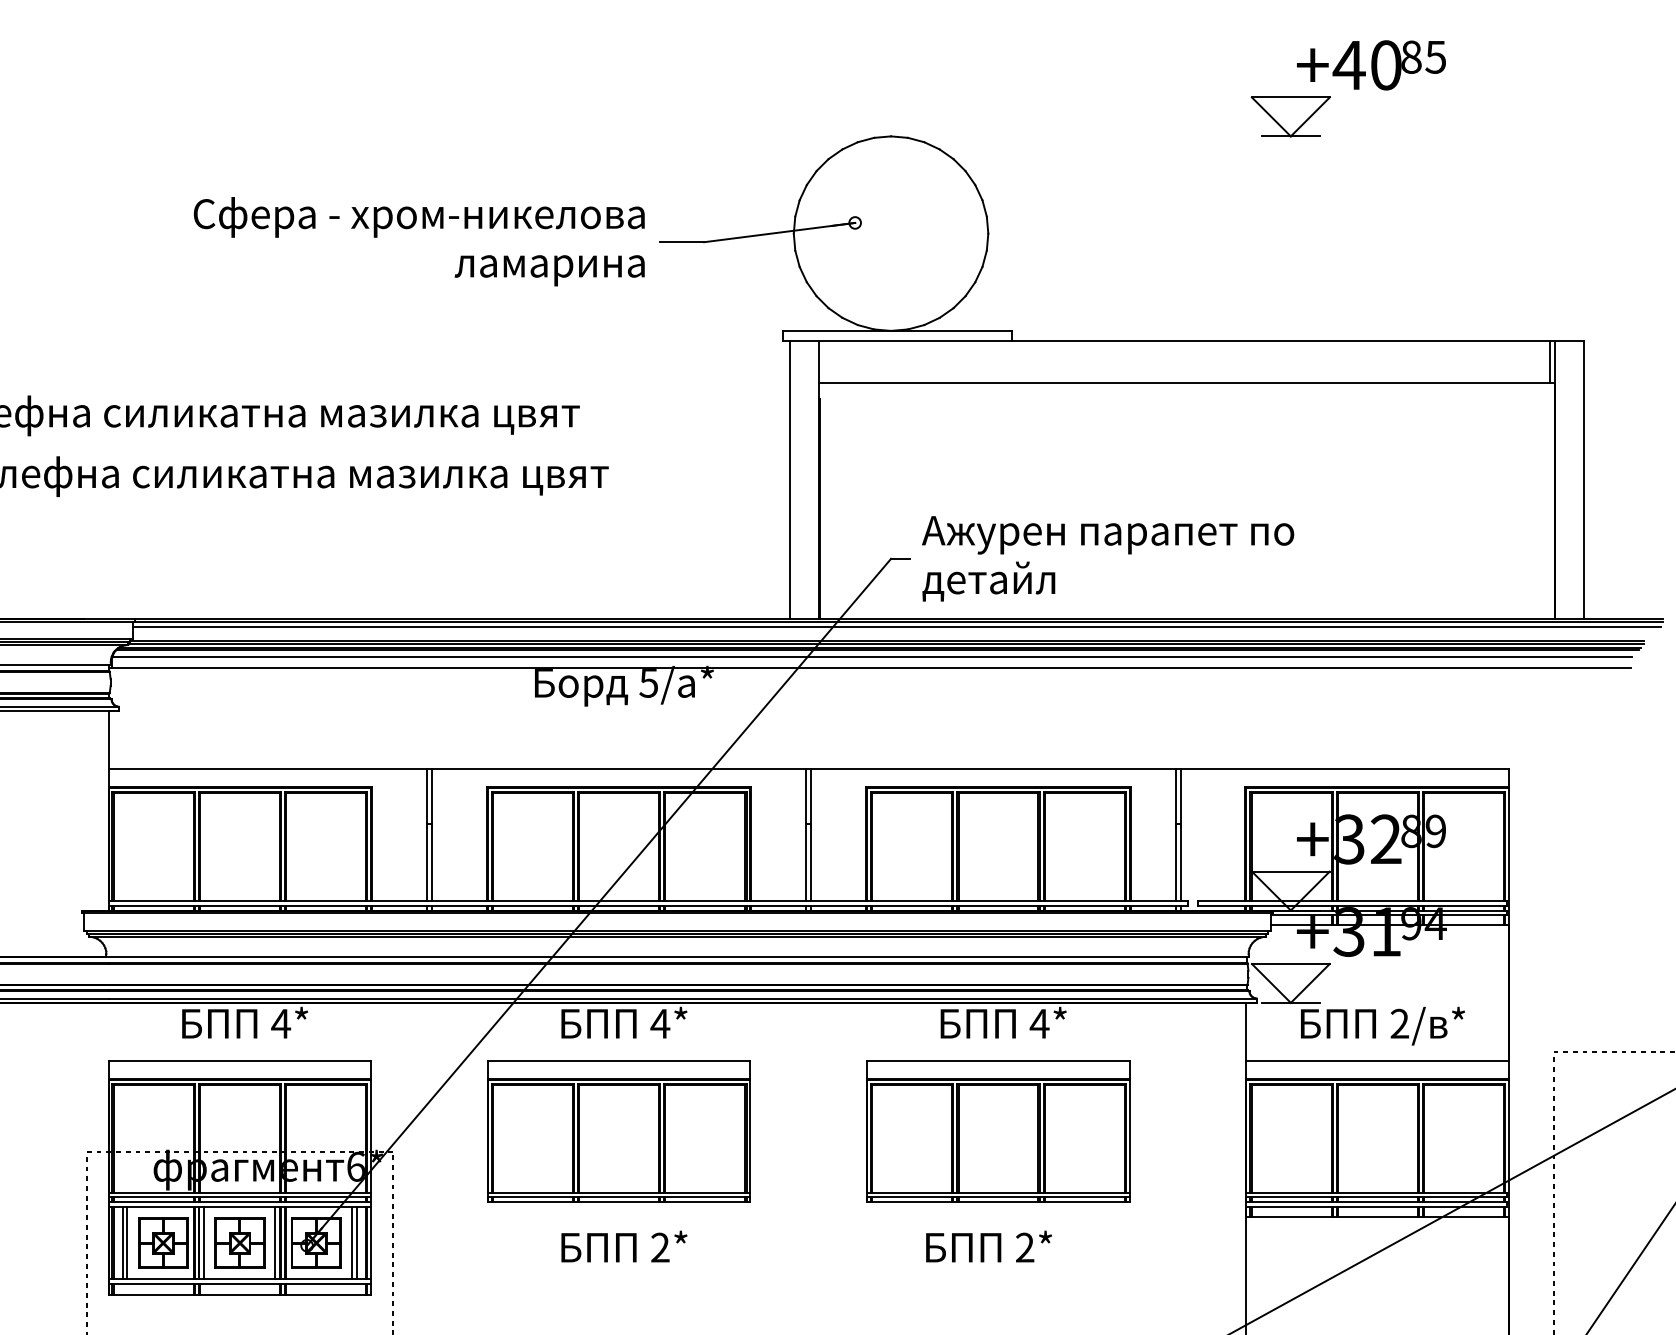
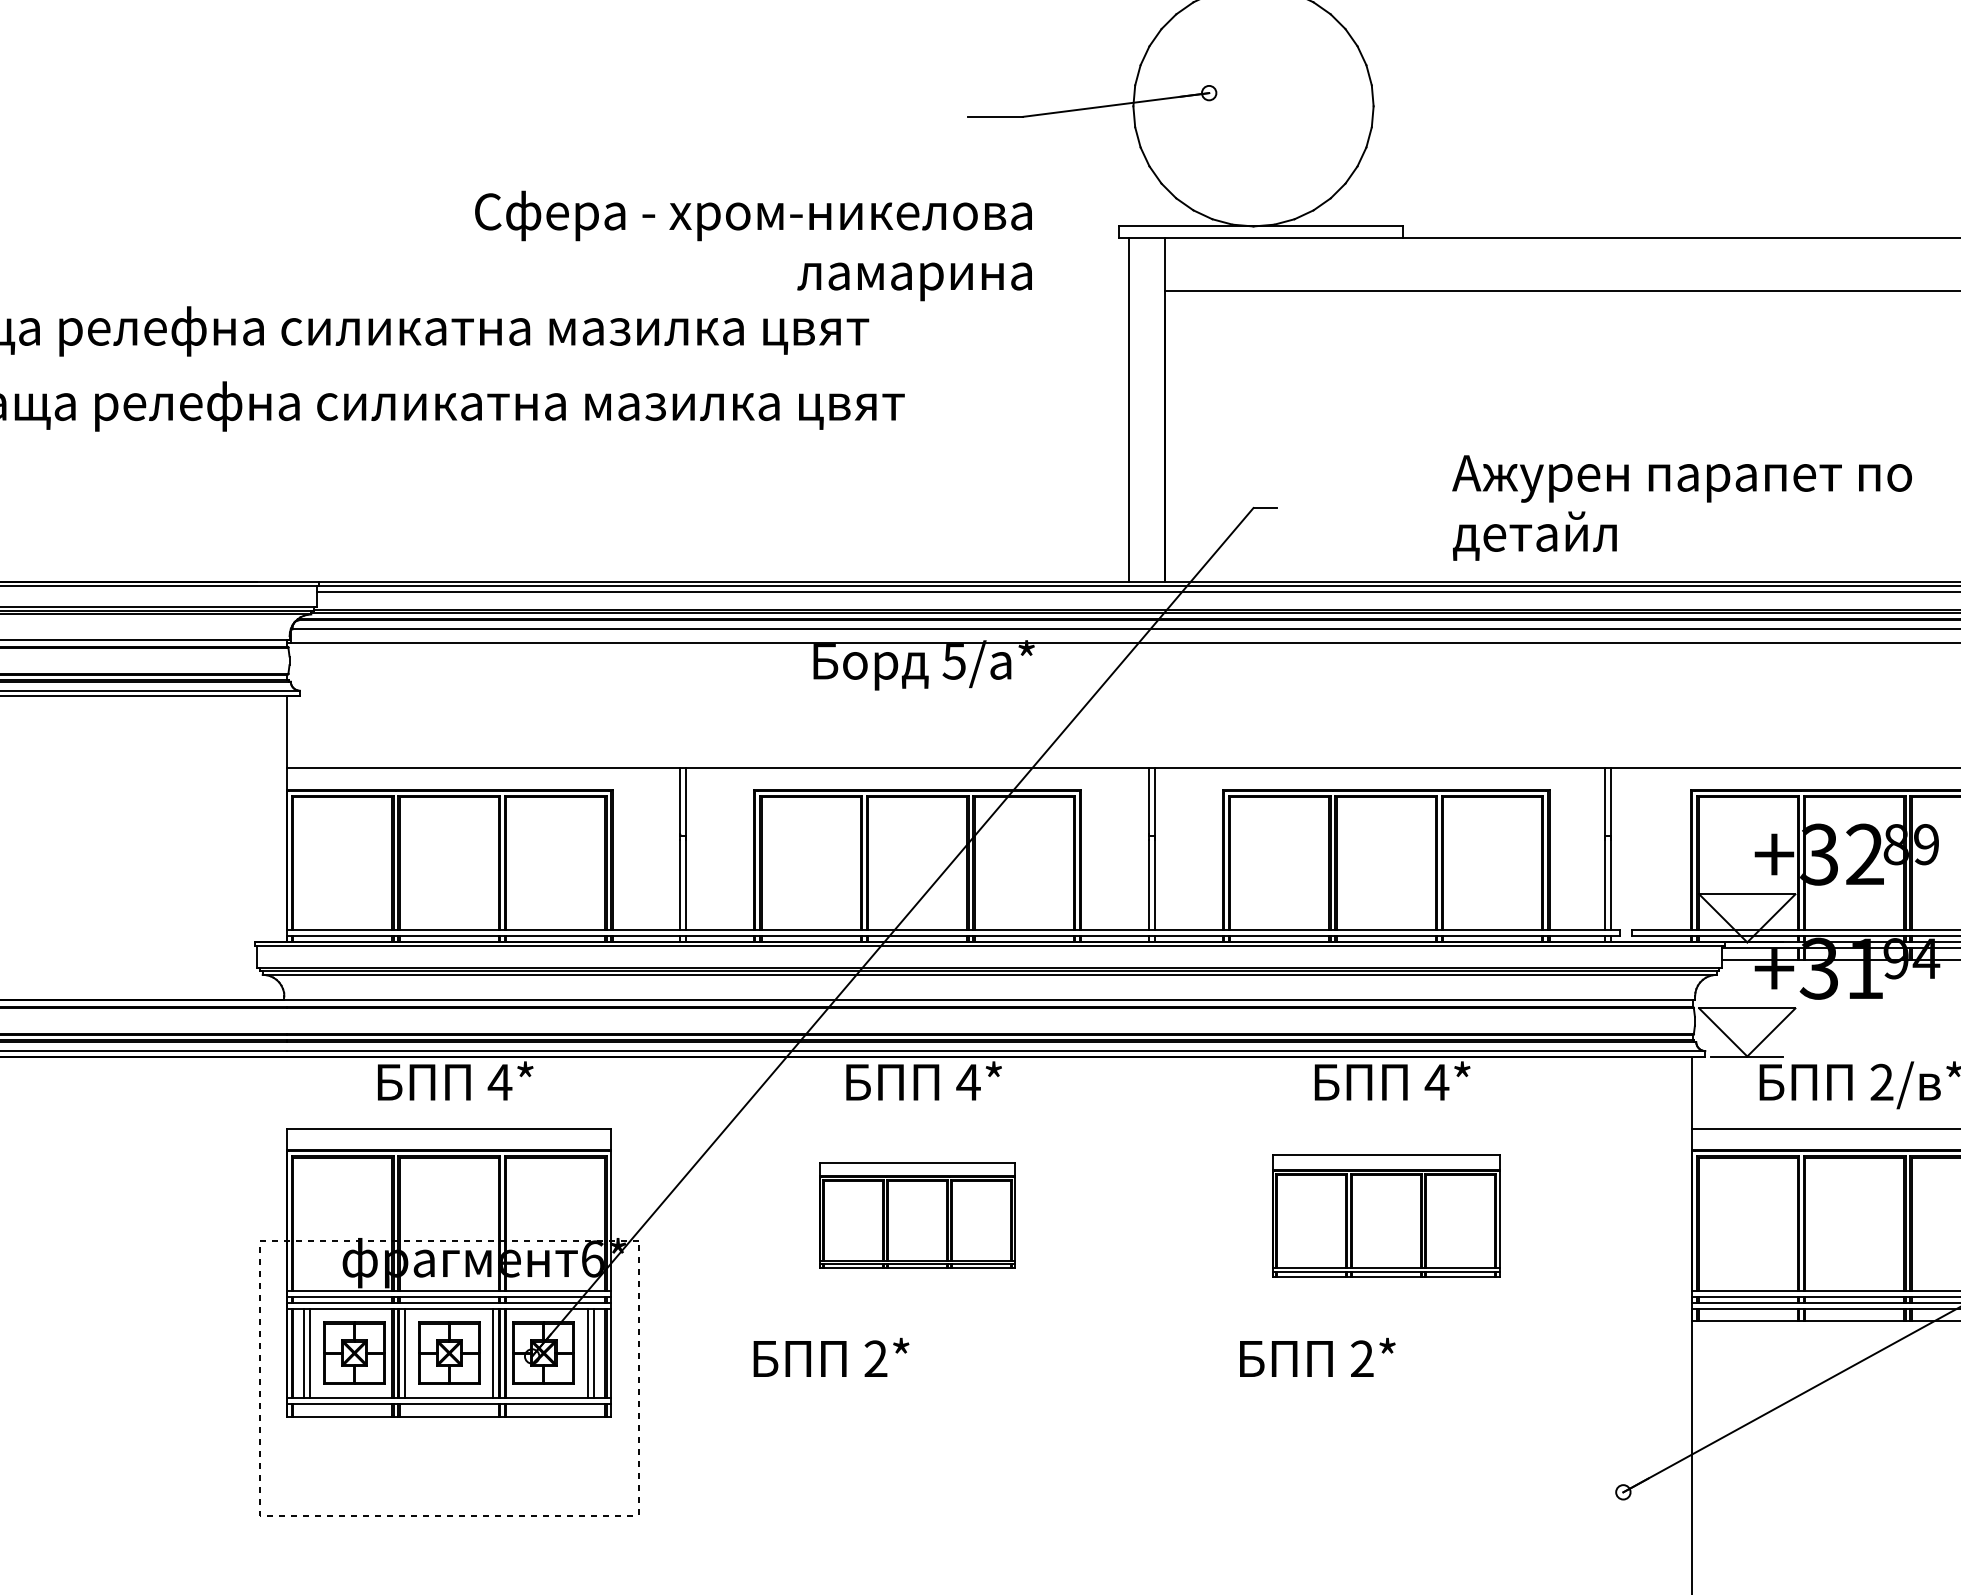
text: (418, 241) -> (752, 245), moved
text: (1108, 558) -> (1682, 507), moved
part: (618, 1131) -> (916, 1215), size x0.6
part: (998, 1131) -> (1386, 1215), size x0.7
text: (624, 1246) -> (831, 1357), moved
text: (988, 1246) -> (1317, 1357), moved

